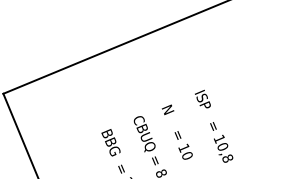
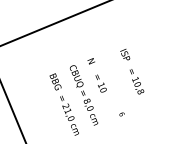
text: (214, 126) -> (132, 71), moved

